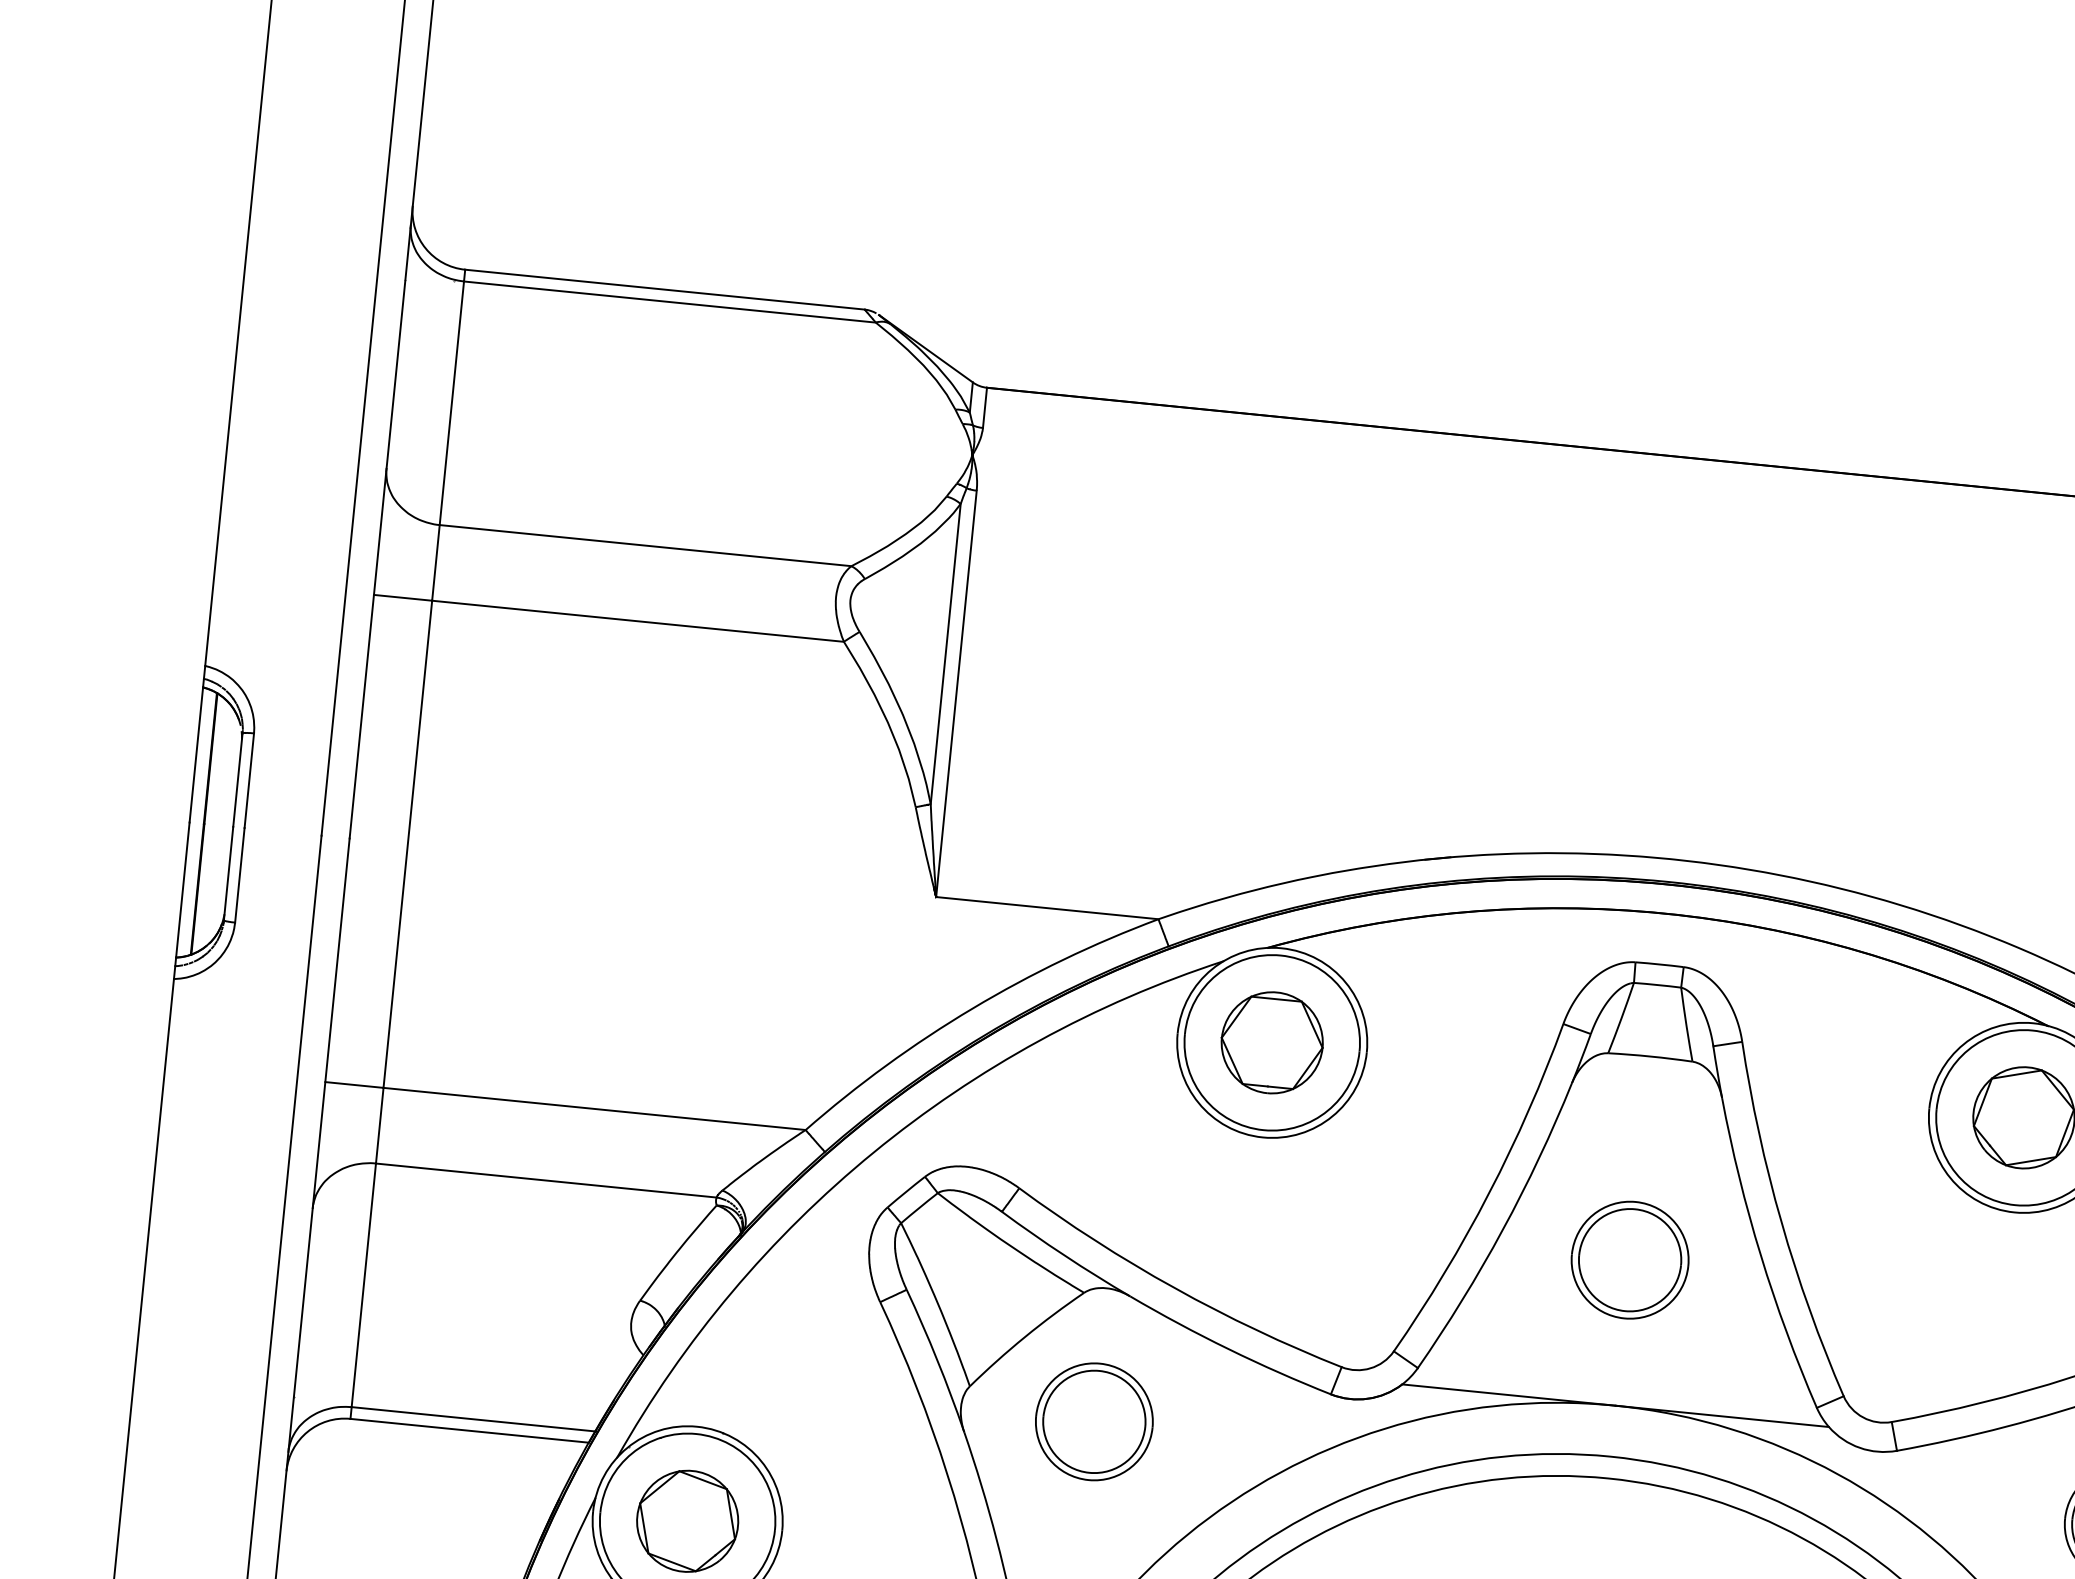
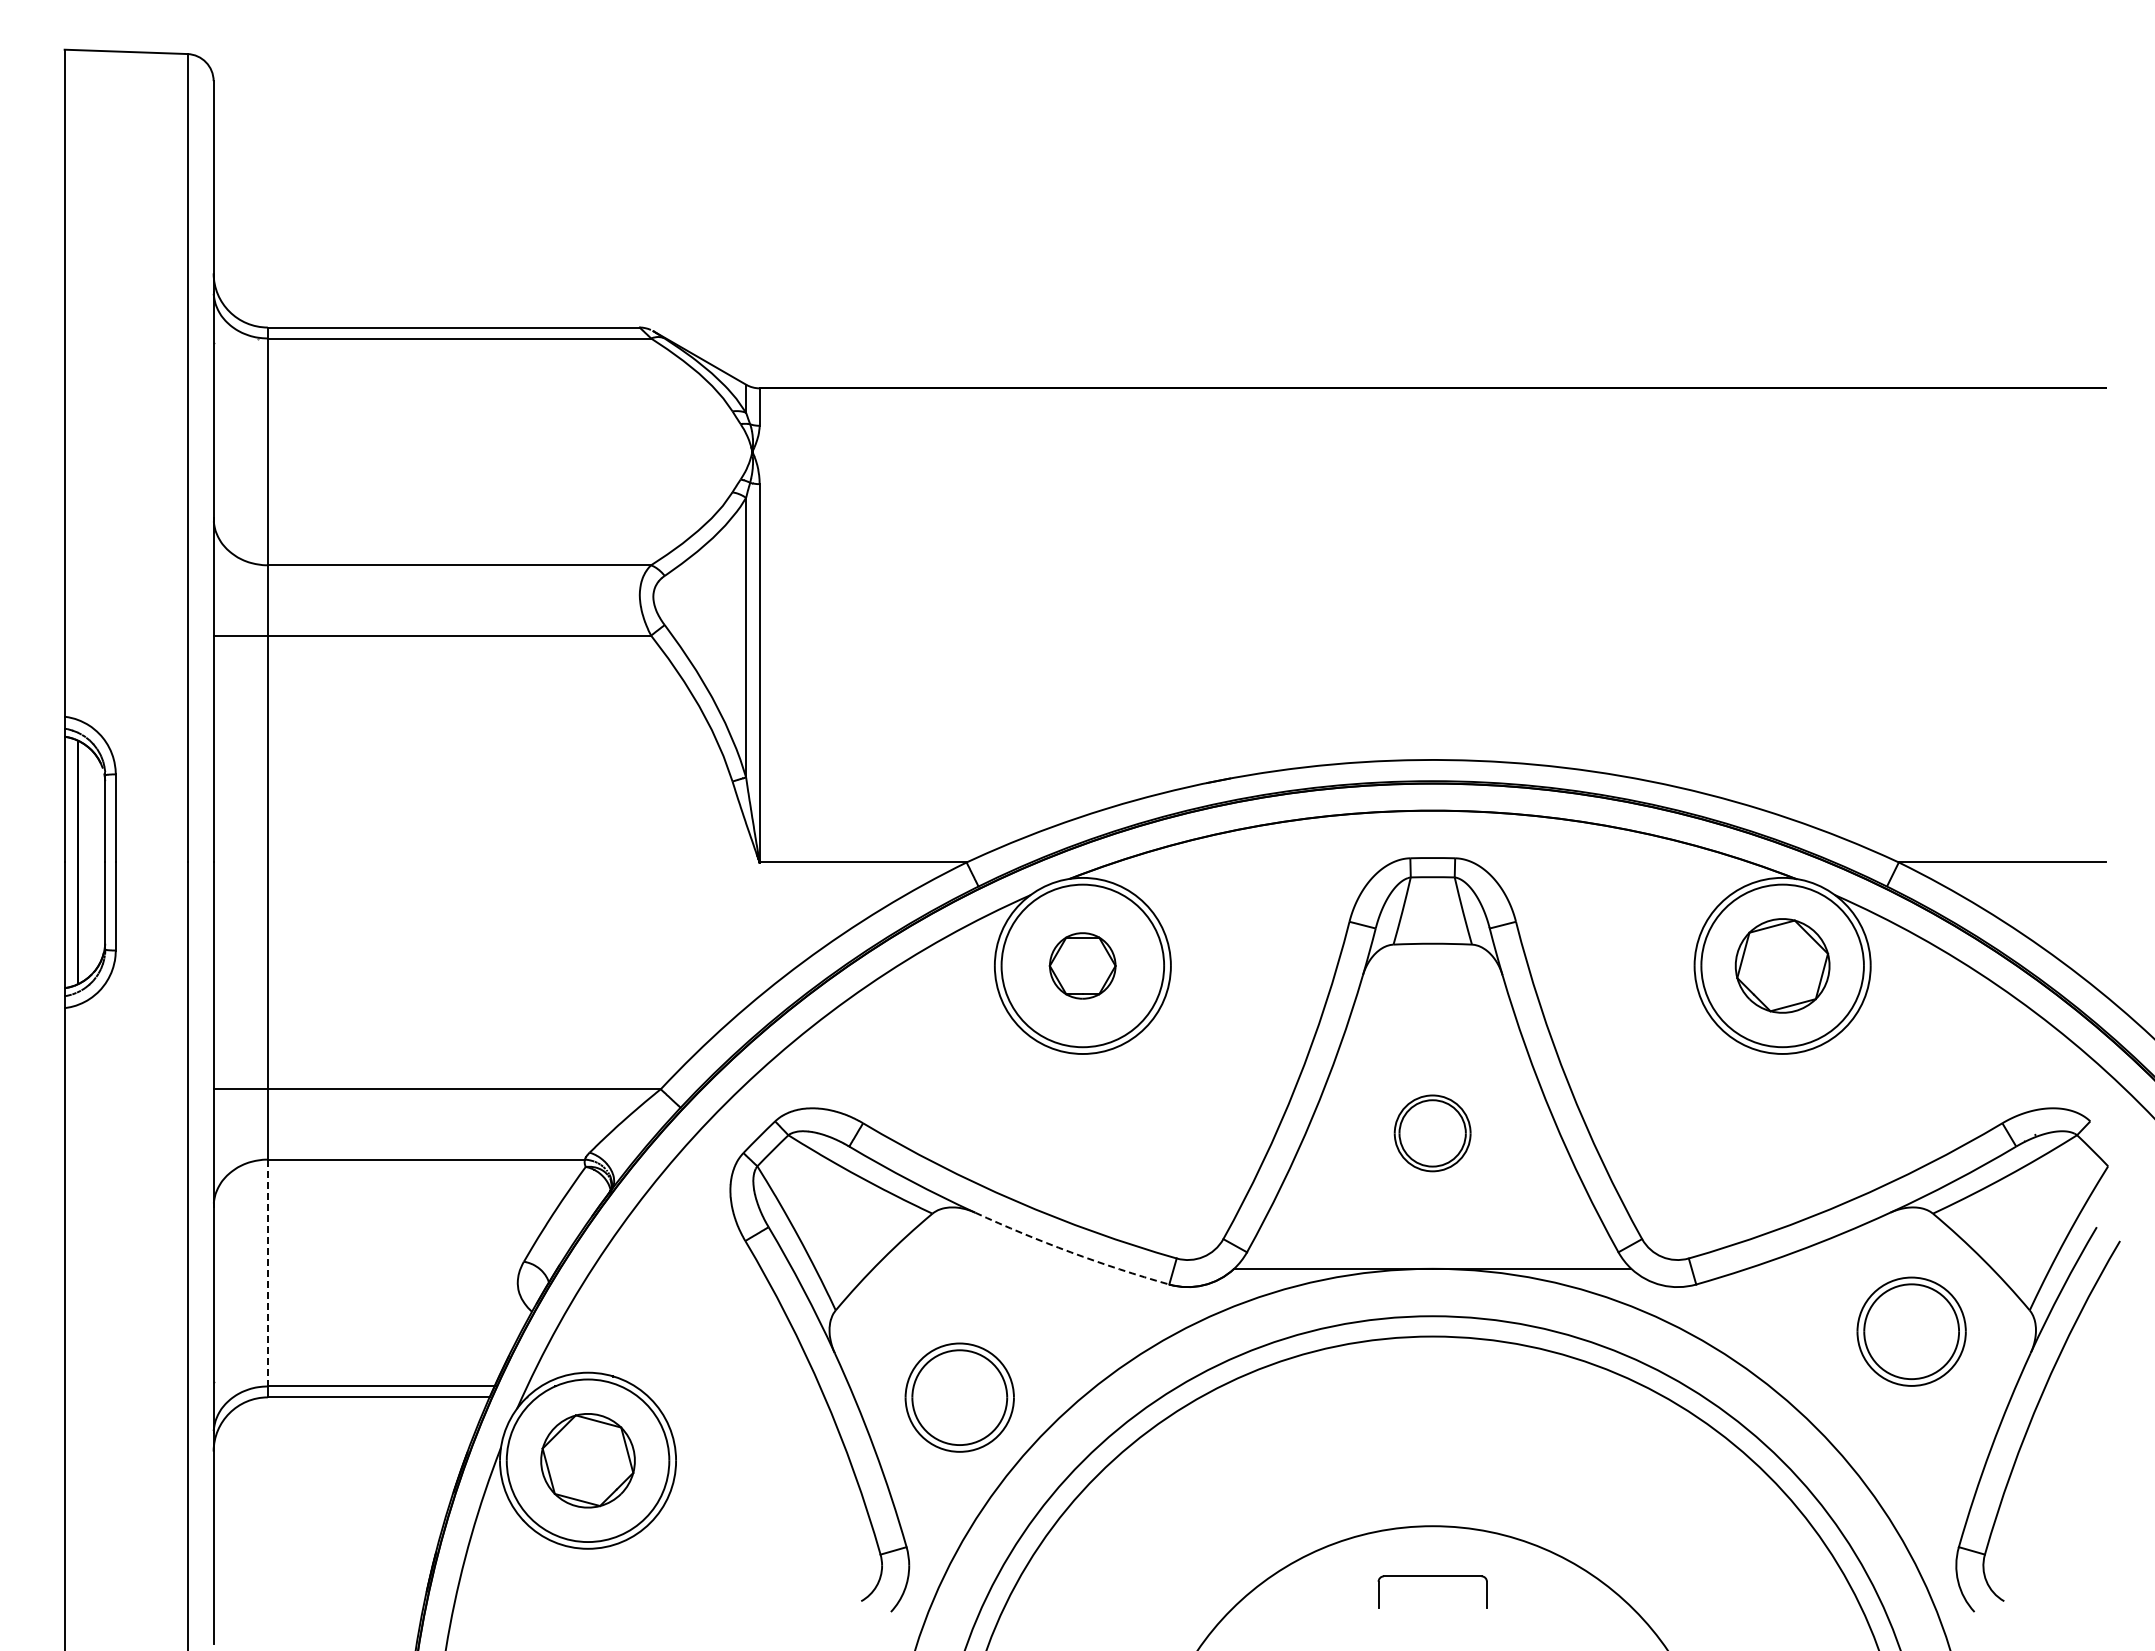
part: (1271, 1042) -> (1082, 965), size x0.7
part: (1629, 1260) -> (1432, 1133), size x0.7
line: (363, 1285) -> (267, 1273), solid -> dashed
arc: (1228, 1349) -> (1070, 1252), solid -> dashed
part: (1094, 1421) -> (959, 1397), moved

